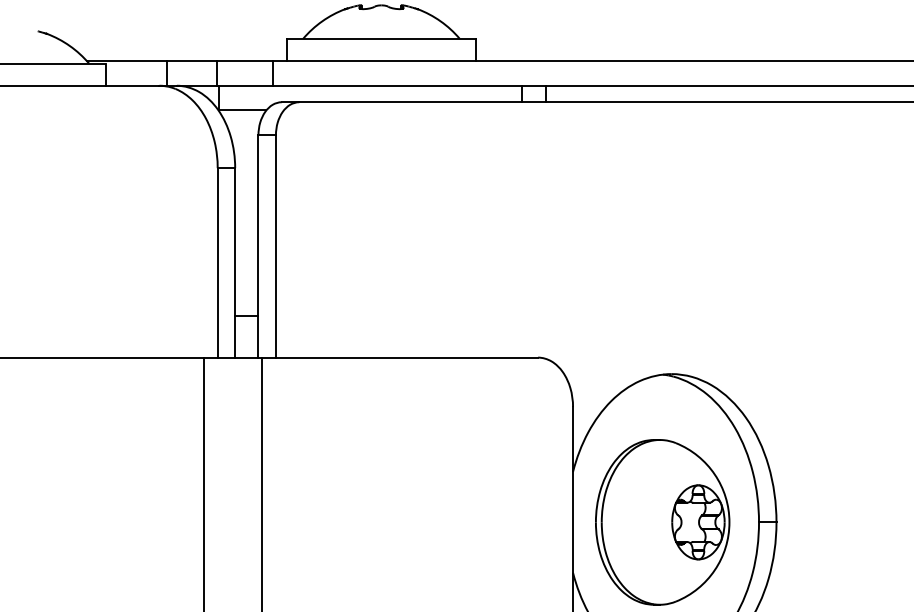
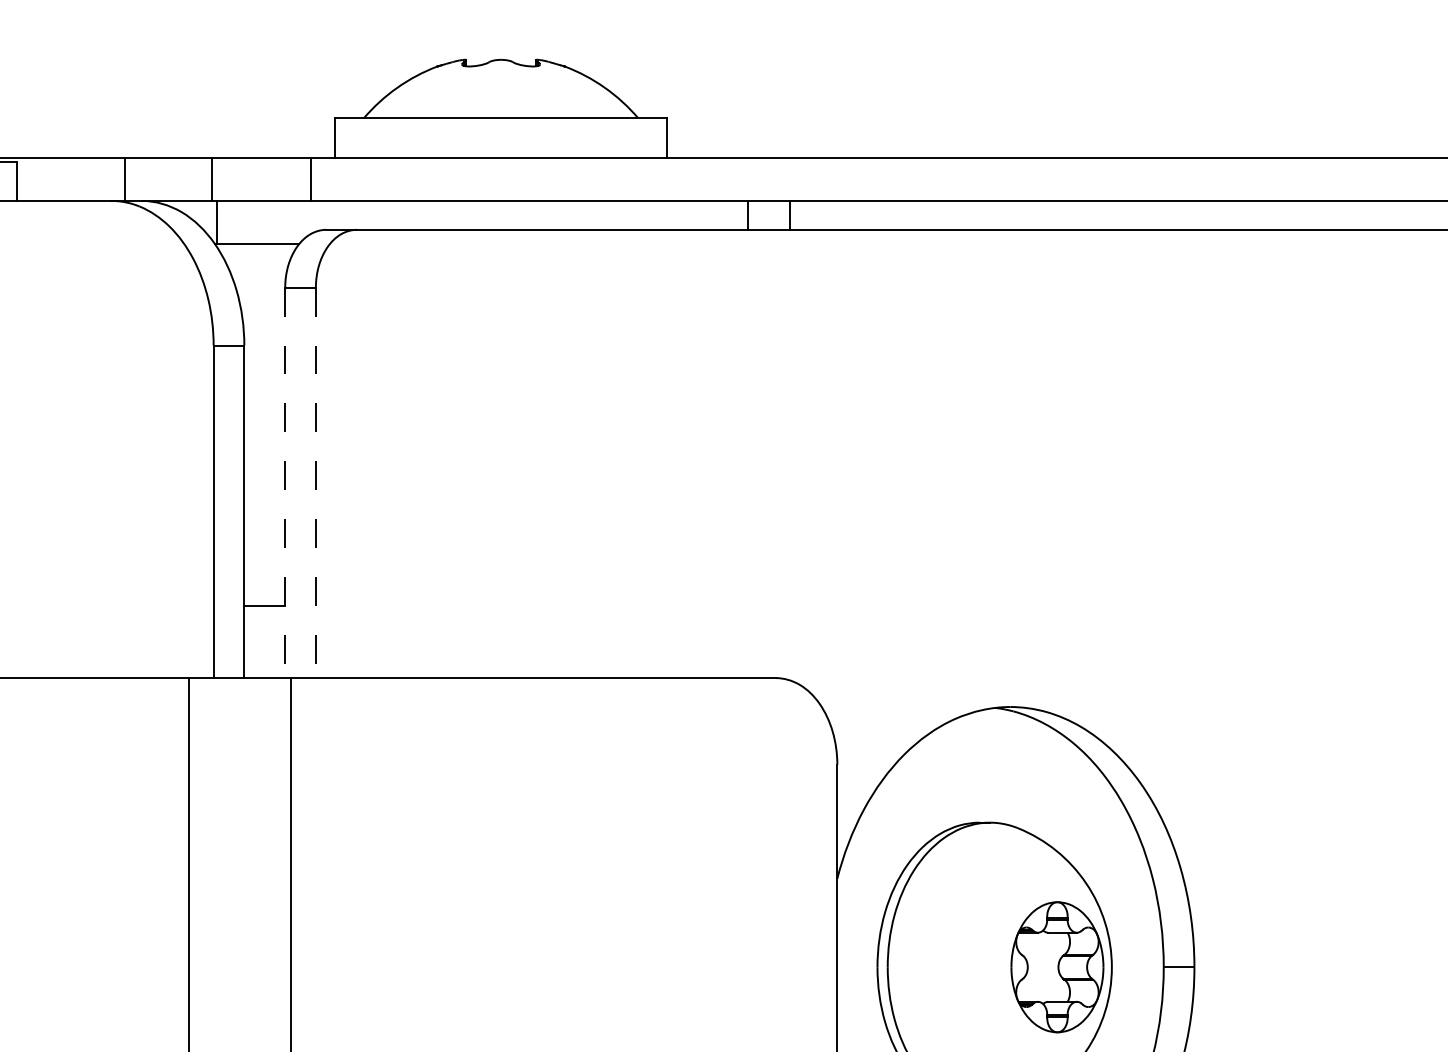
line: (258, 246) -> (285, 483), solid -> dashed
line: (275, 246) -> (315, 483), solid -> dashed

